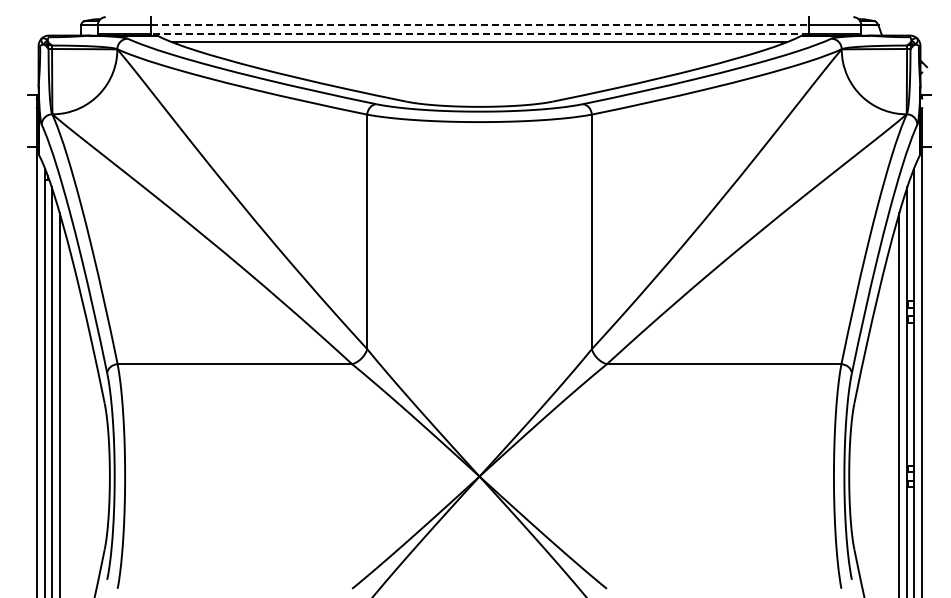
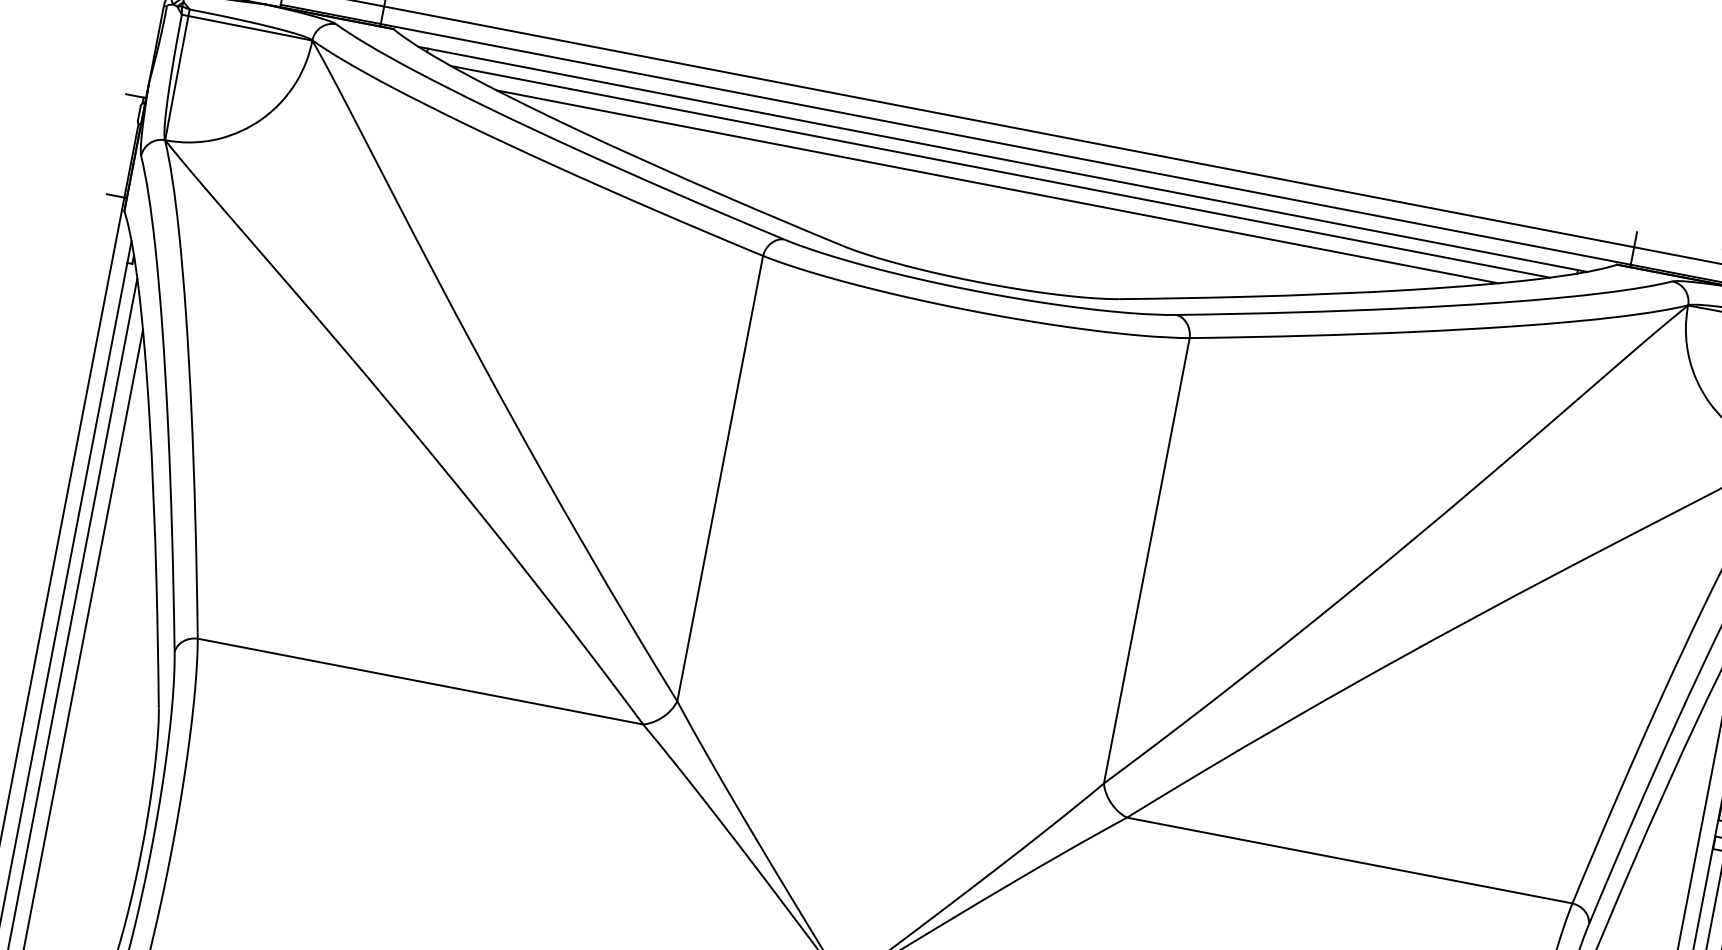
line: (480, 25) -> (1010, 128), dashed -> solid
line: (479, 34) -> (1005, 144), dashed -> solid
line: (479, 48) -> (1000, 171), added
line: (479, 56) -> (997, 186), added

